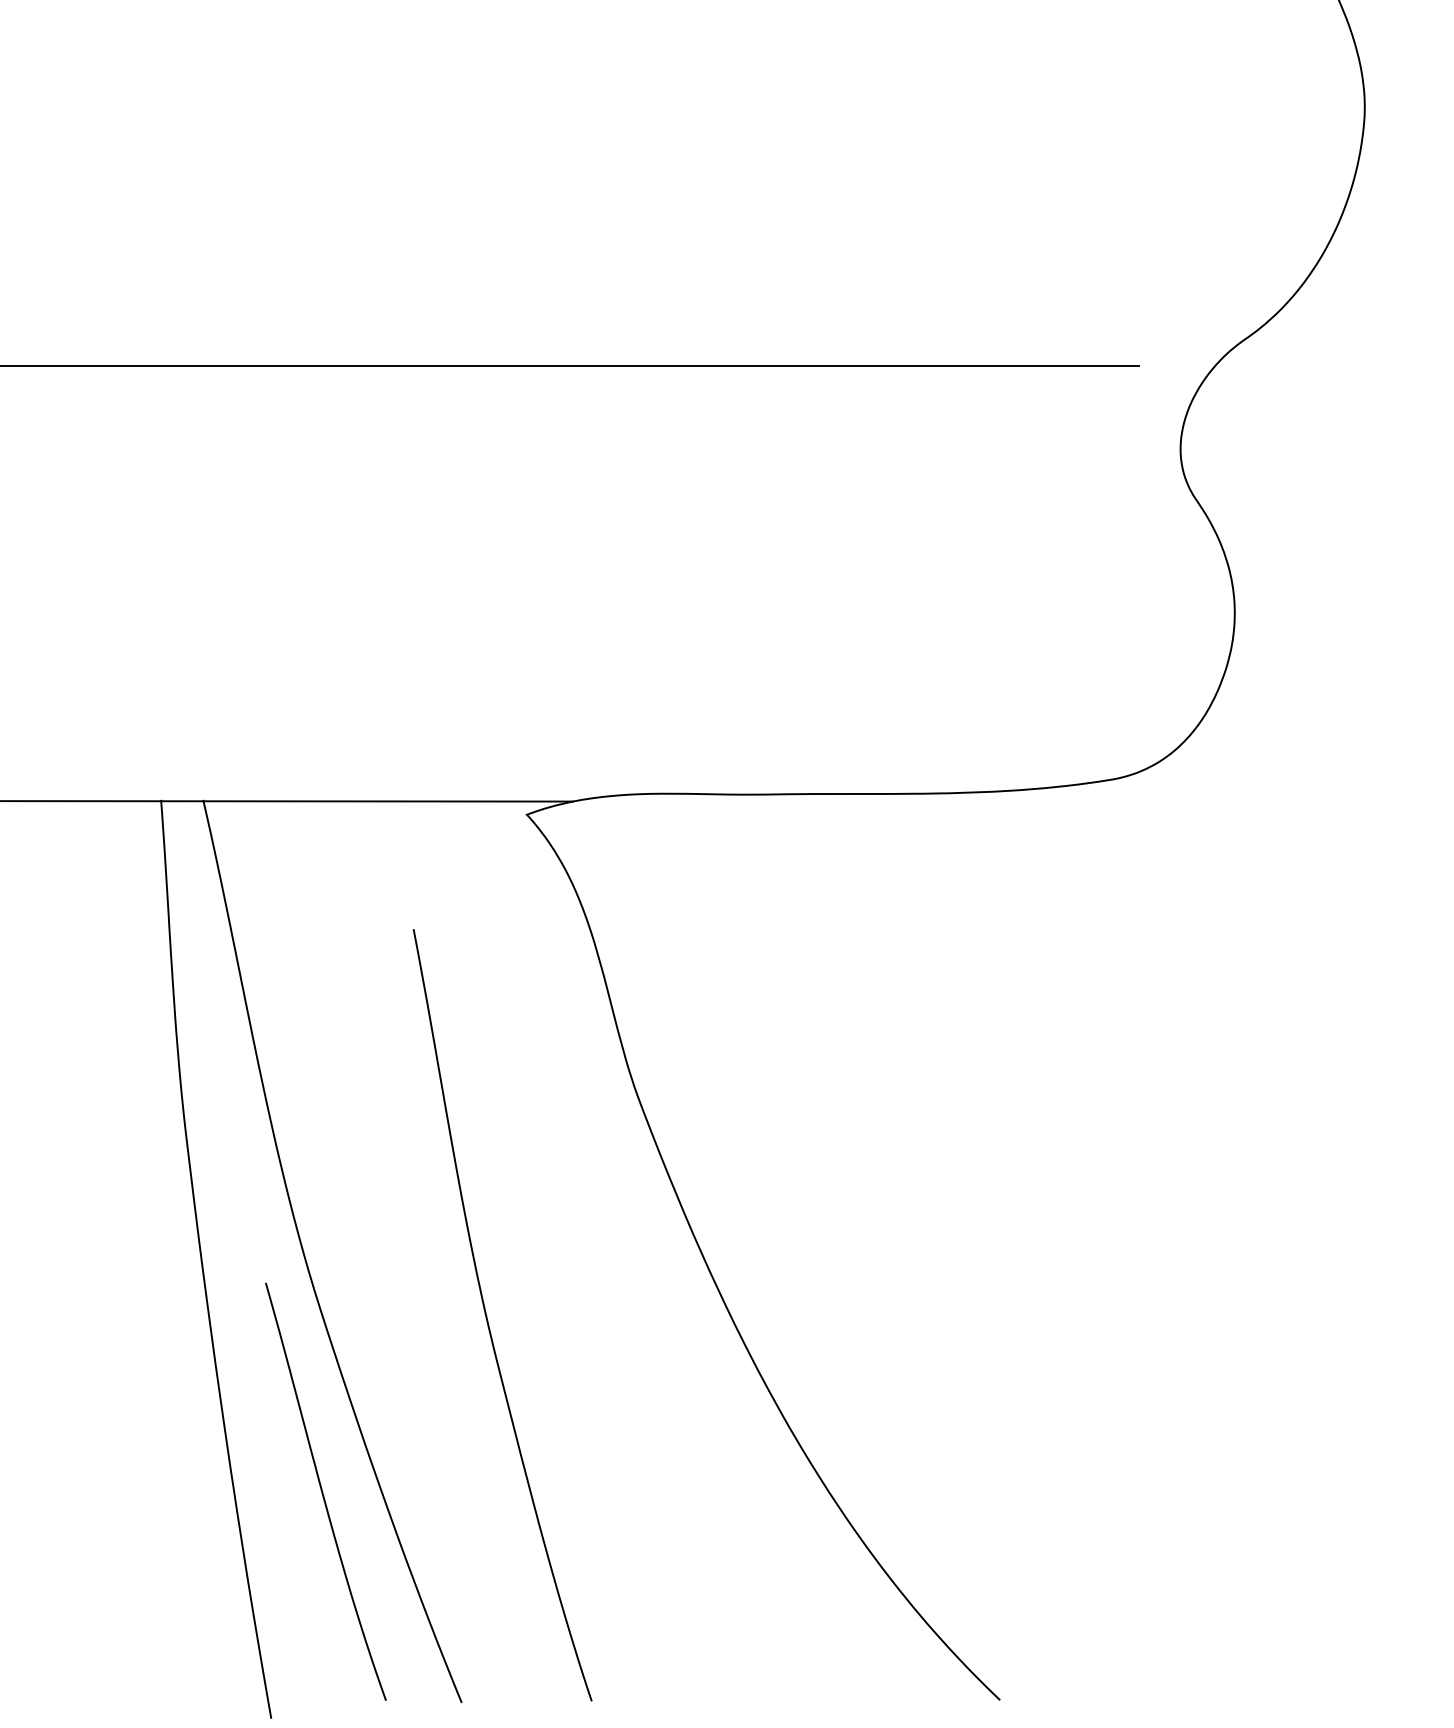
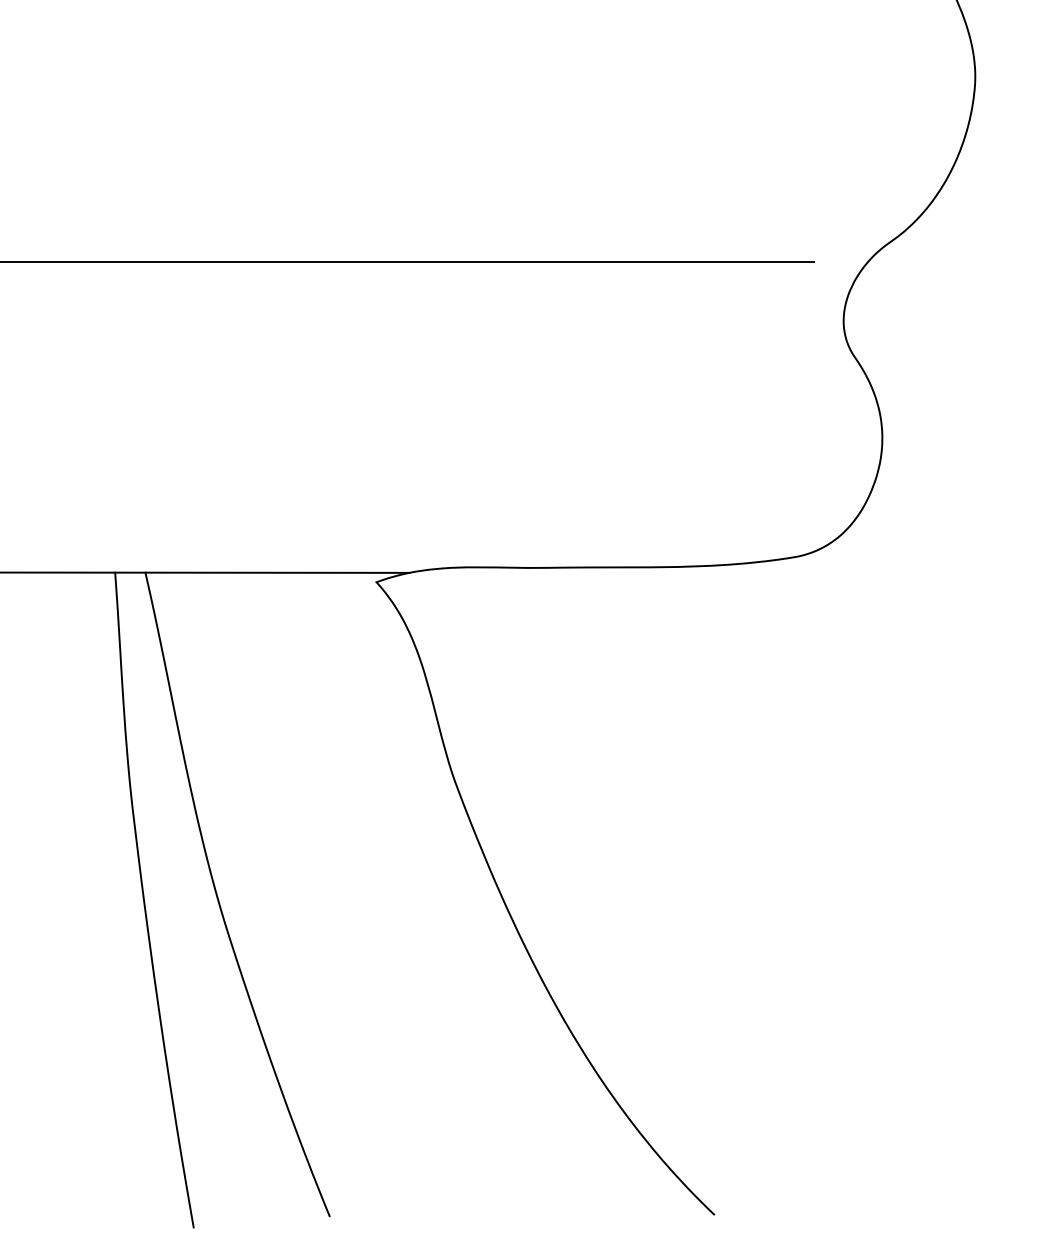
curve: (487, 1314) -> (348, 939), removed
curve: (324, 1492) -> (231, 1066), removed

